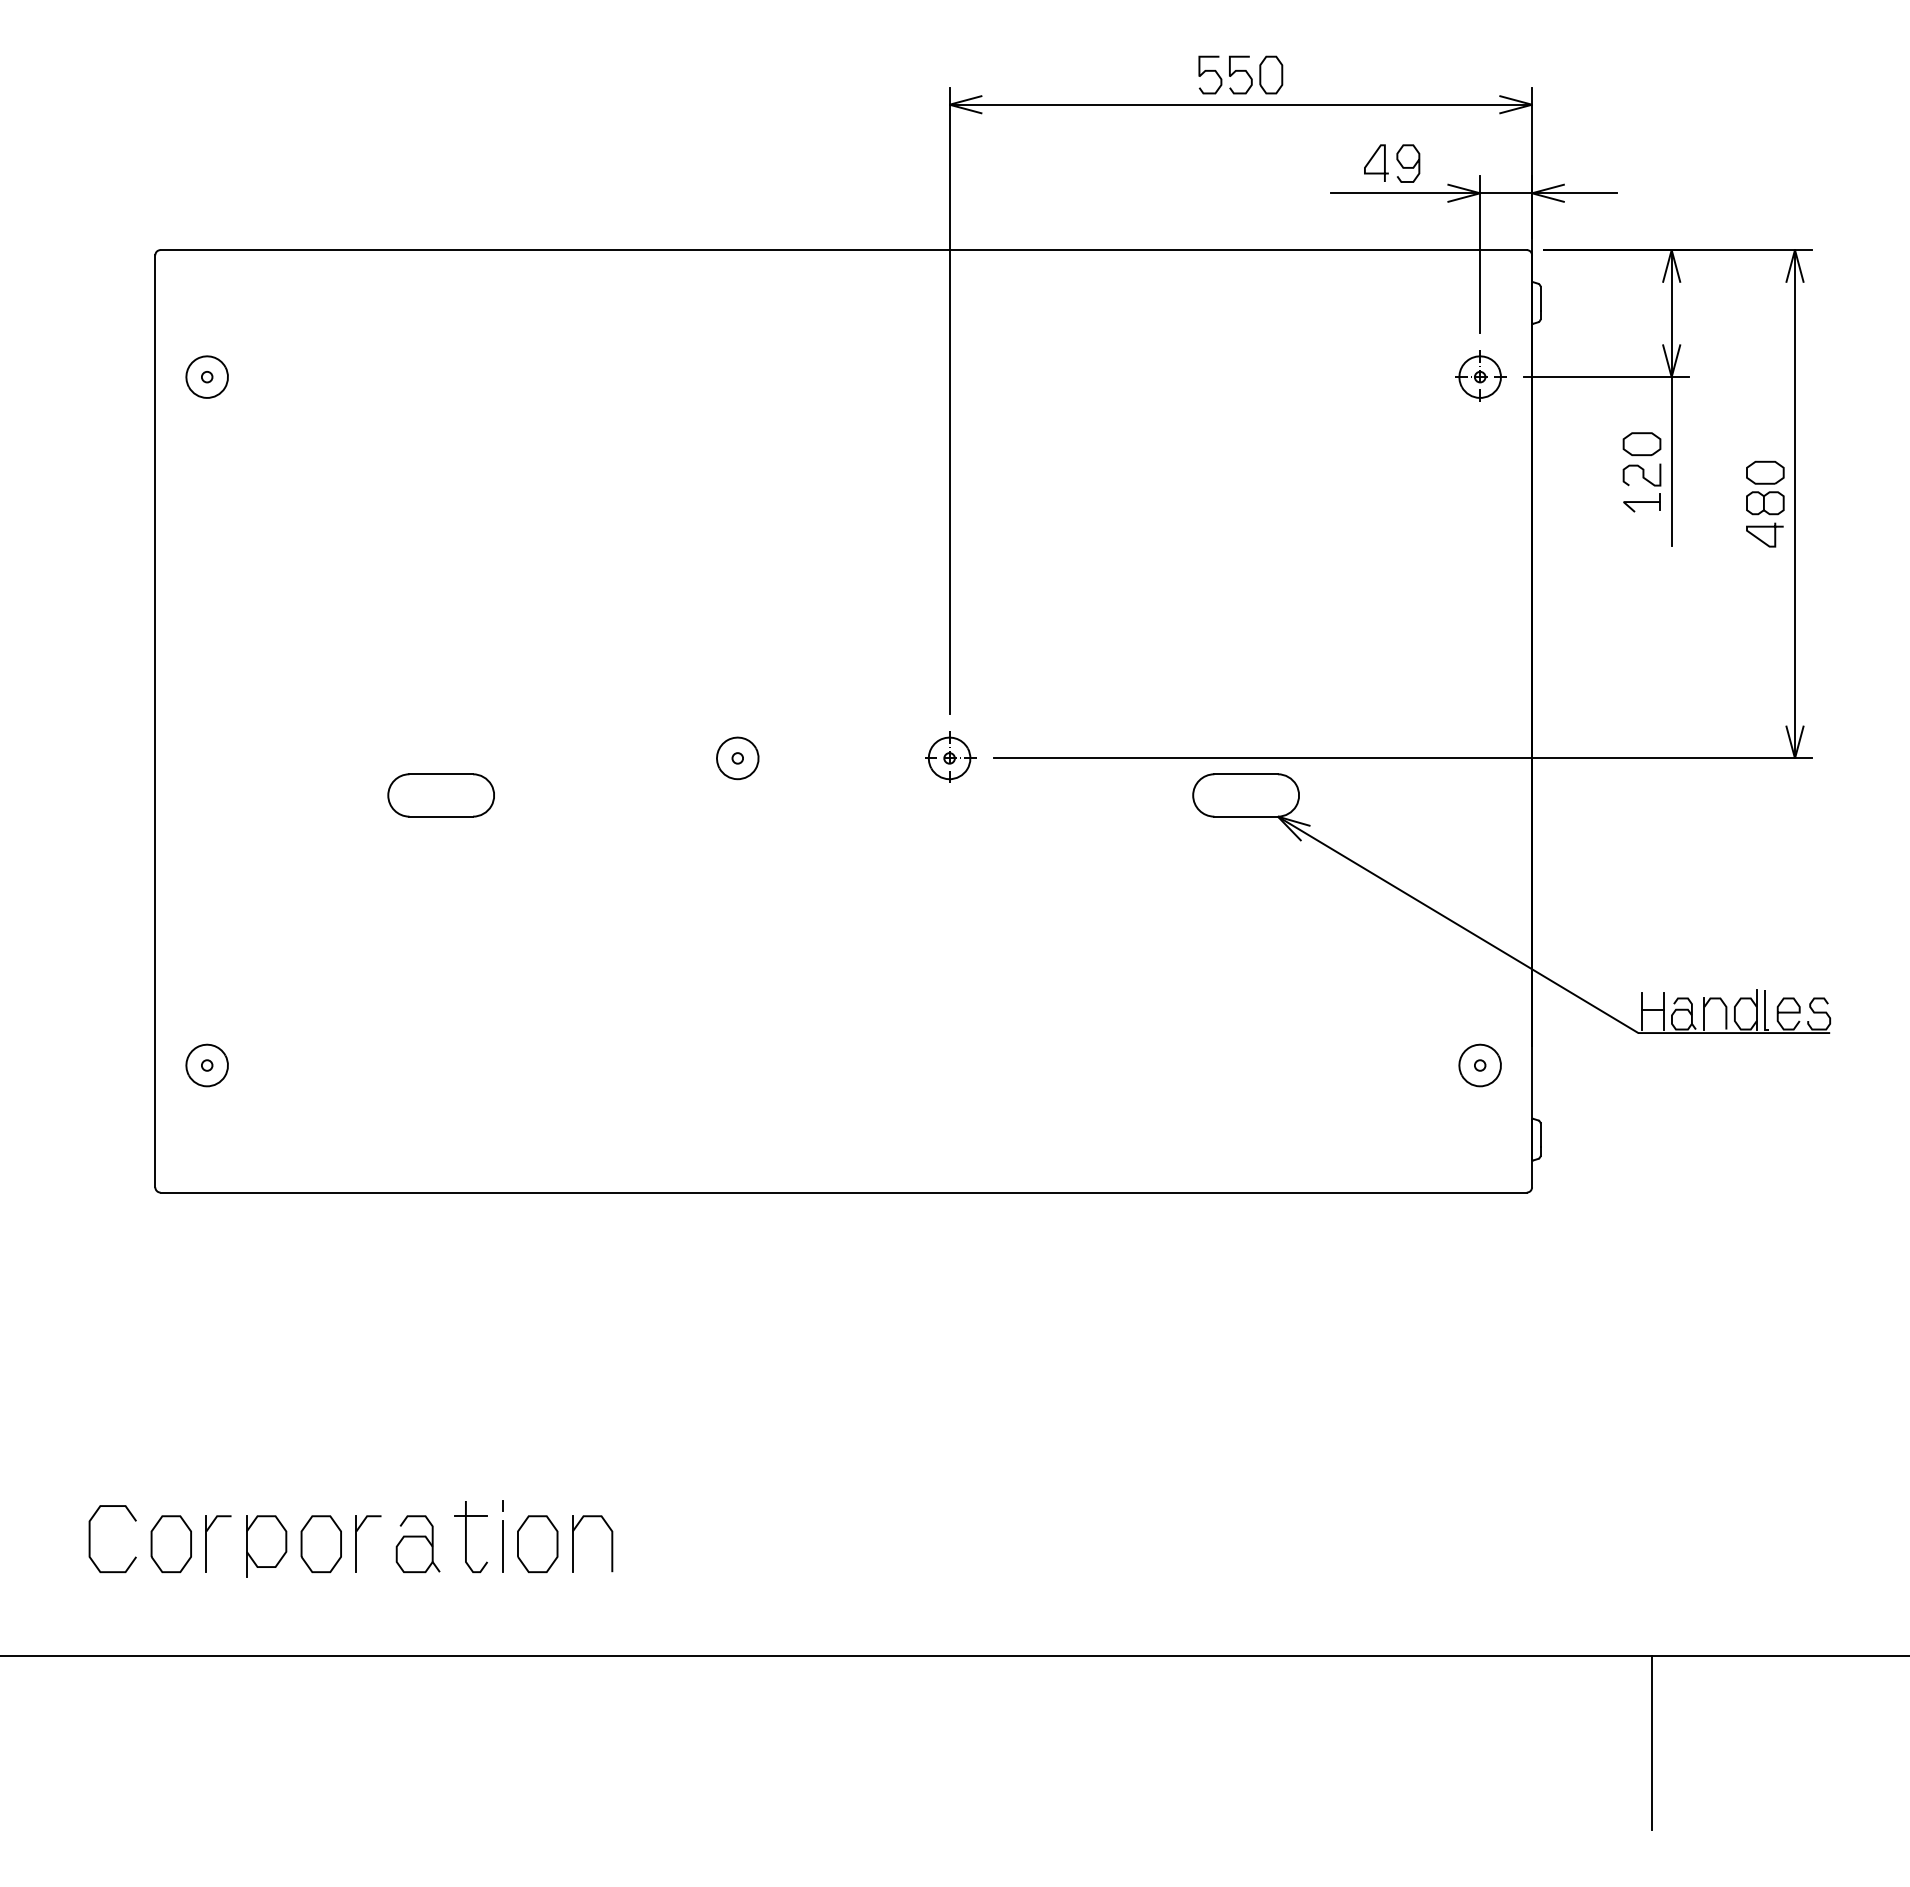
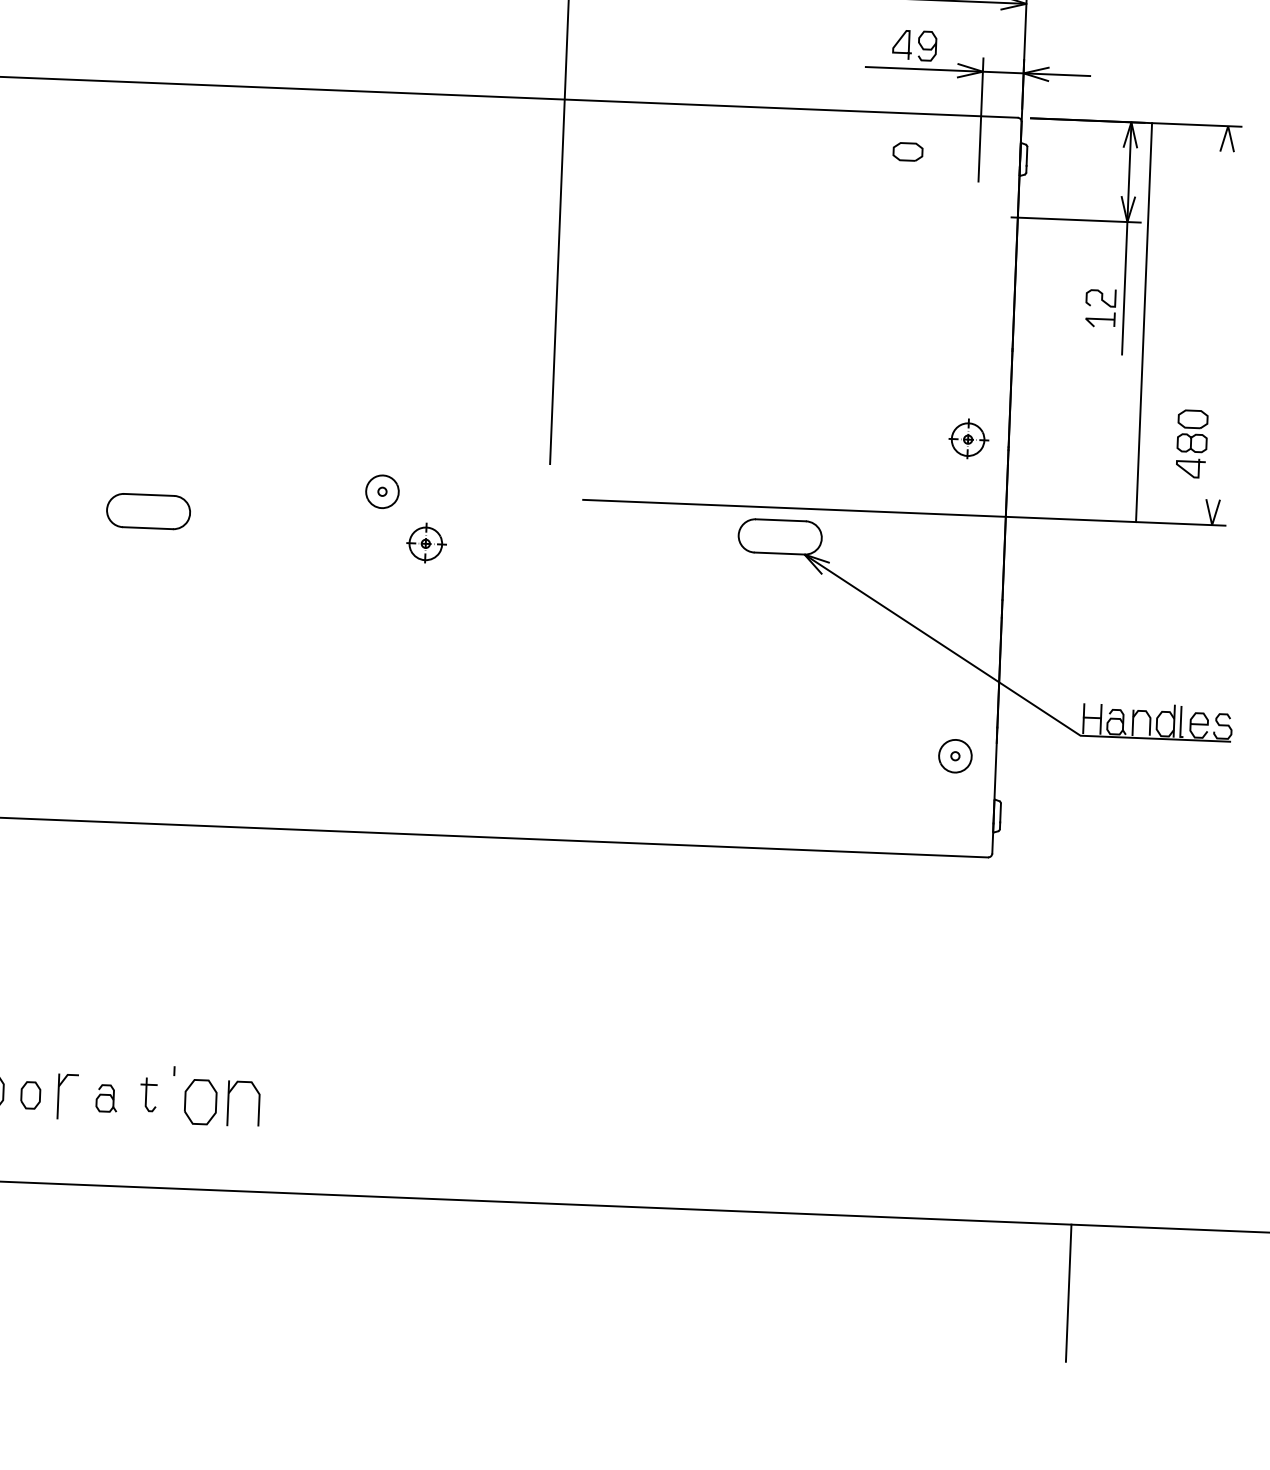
part: (1480, 375) -> (968, 438), moved
part: (1641, 444) -> (907, 152), moved
part: (1765, 503) -> (1192, 443), moved
line: (1795, 504) -> (1144, 322), moved
part: (950, 756) -> (426, 542), moved
part: (470, 1537) -> (148, 1094), size x0.6
part: (320, 1544) -> (30, 1095), size x0.6
part: (417, 1544) -> (106, 1098), size x0.6
line: (502, 1546) -> (173, 1102), removed

